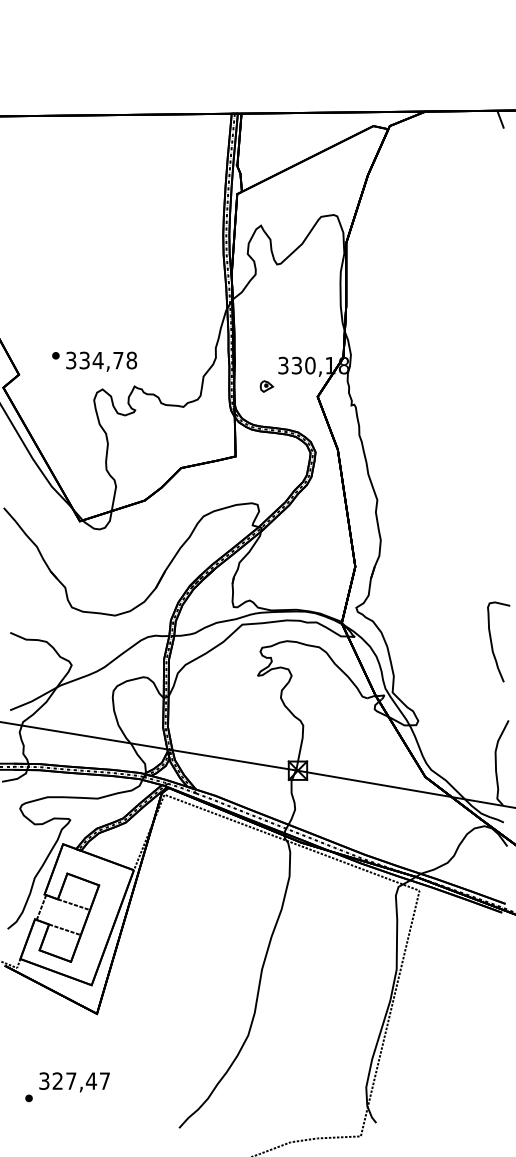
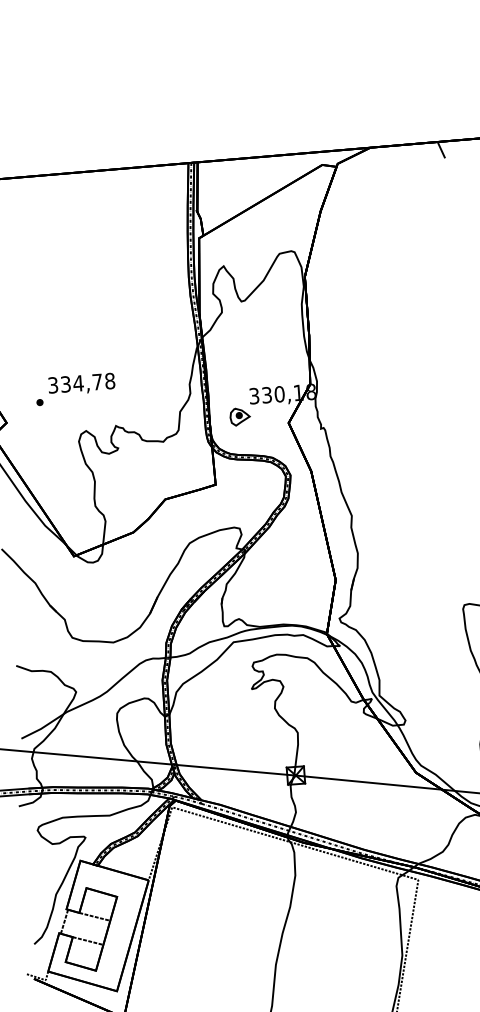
text: (101, 361) -> (81, 384), moved
part: (266, 386) -> (239, 416), size x1.67

